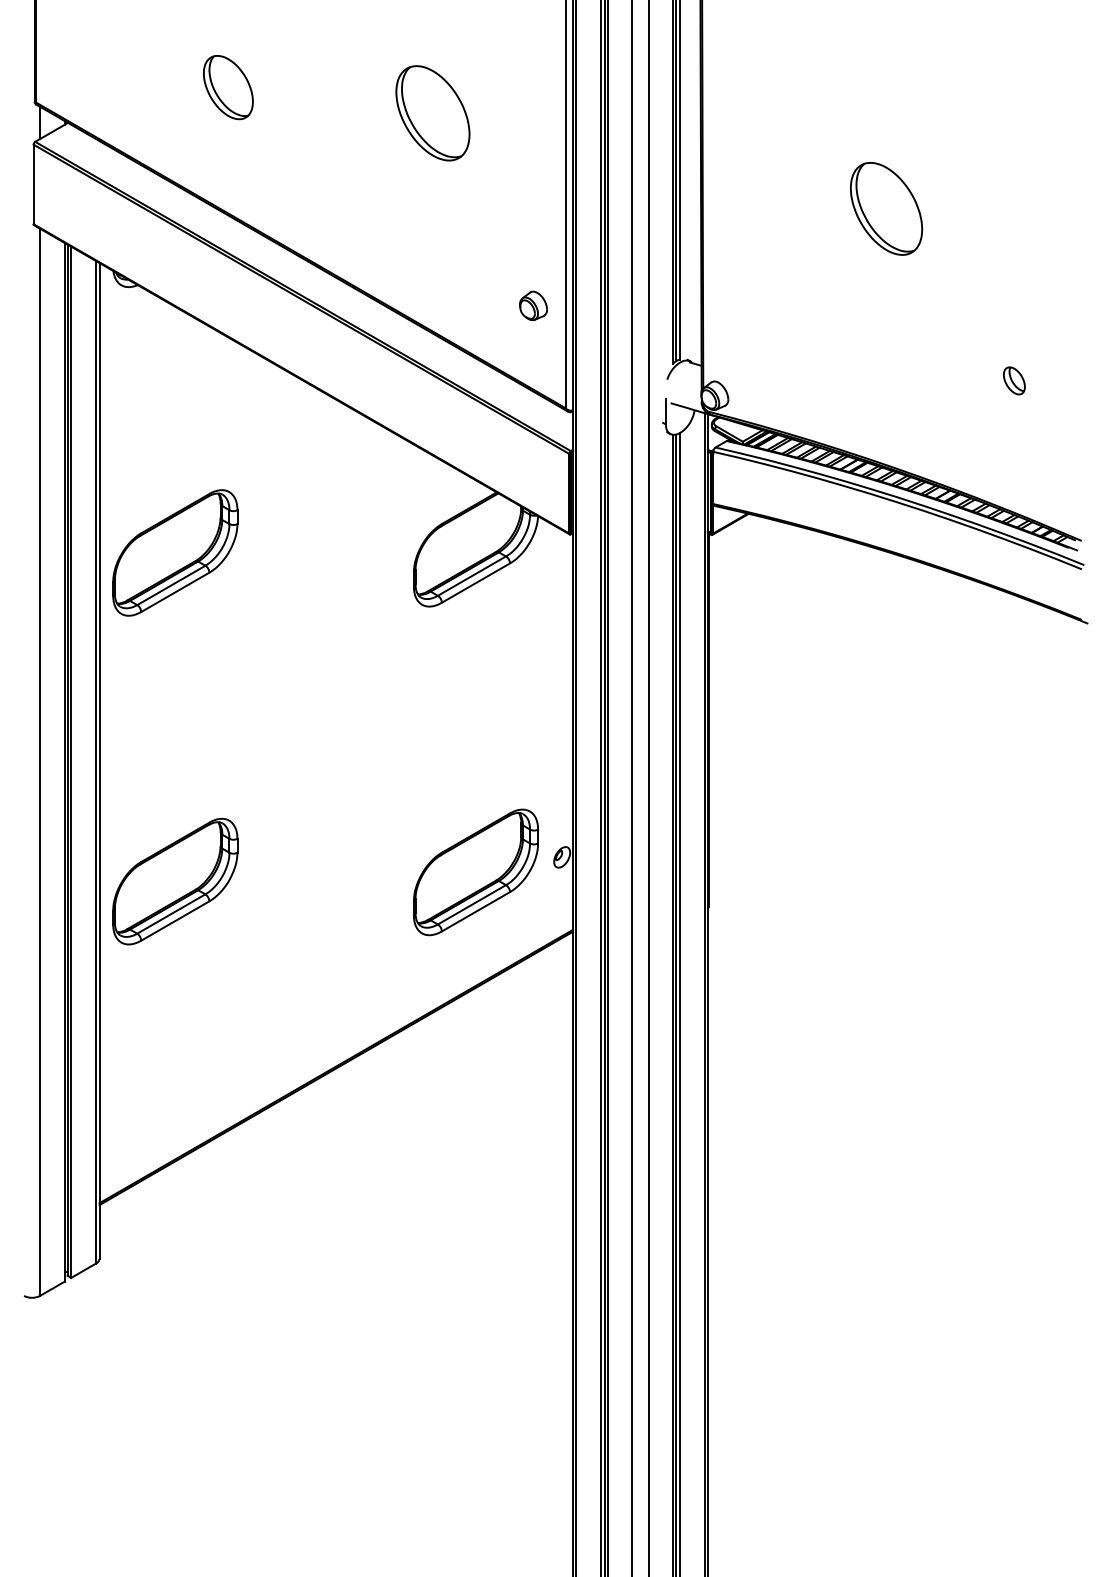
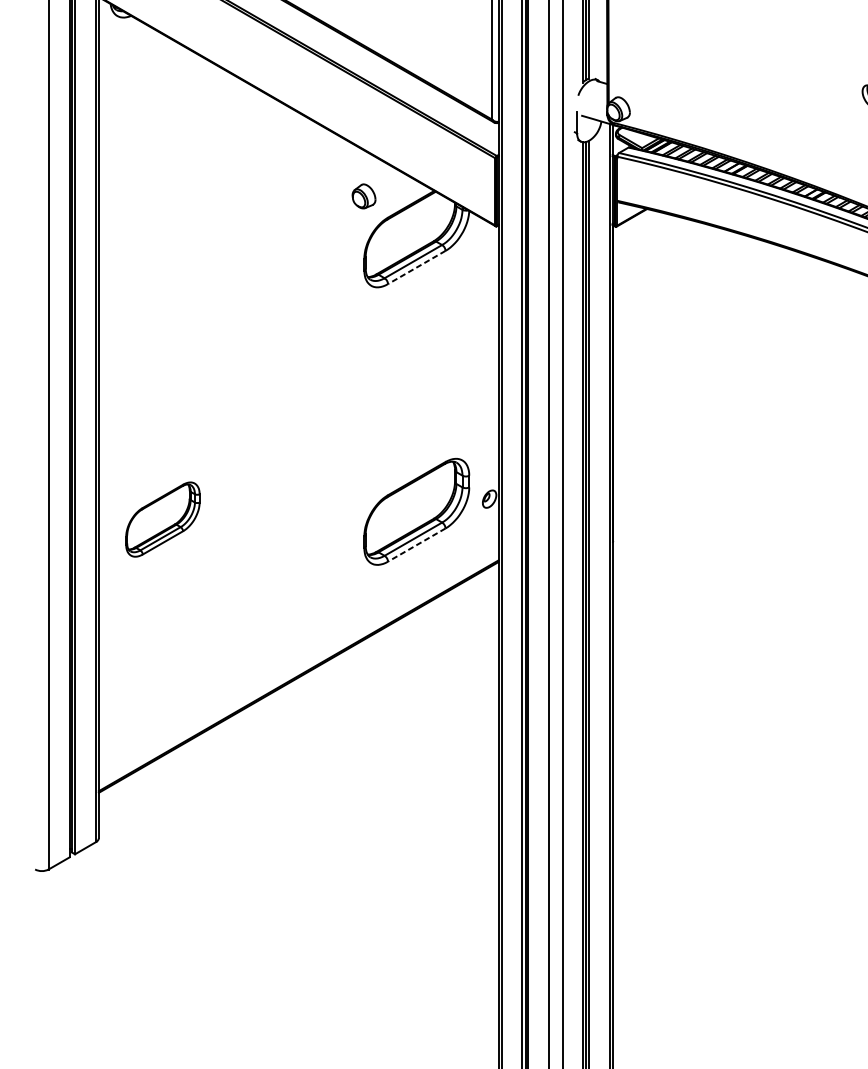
part: (533, 305) -> (364, 196), moved
part: (175, 552) -> (163, 241), removed
line: (475, 583) -> (416, 267), solid -> dashed
part: (175, 881) -> (163, 519), size x0.7
line: (475, 911) -> (416, 544), solid -> dashed

